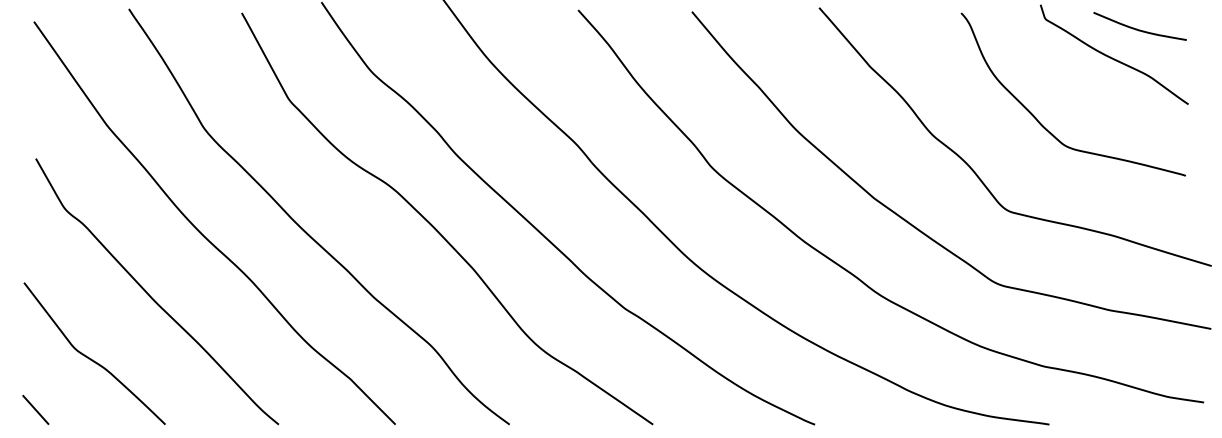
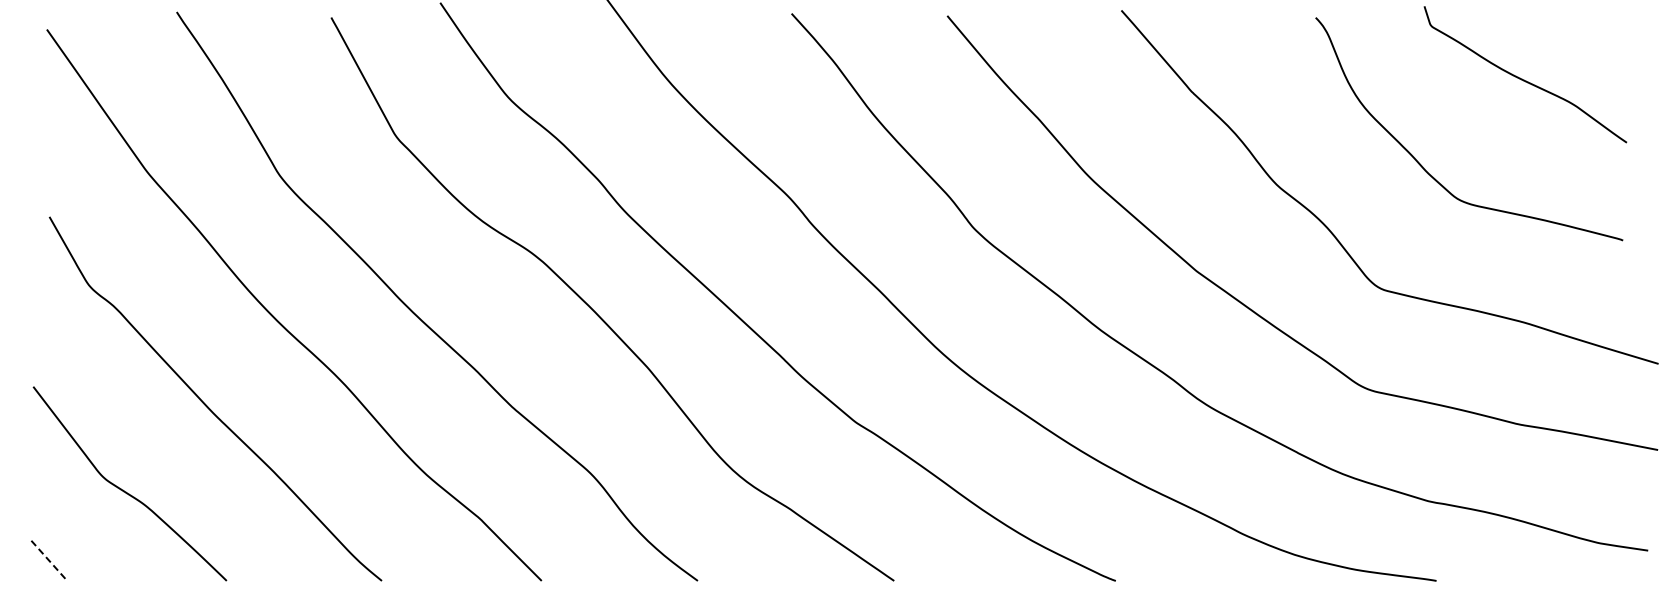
curve: (1137, 29) -> (1557, 39), removed
line: (35, 409) -> (49, 560), solid -> dashed

